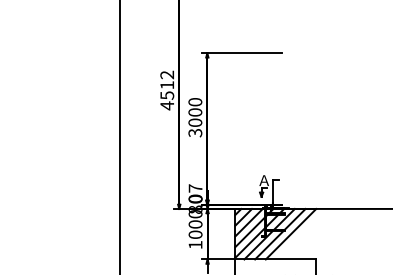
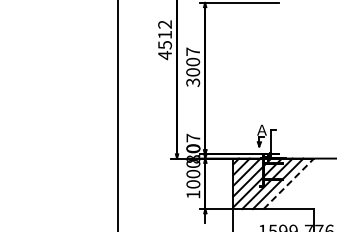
text: (195, 102) -> (193, 52), 3000 -> 3007
line: (291, 234) -> (289, 184), solid -> dashed

